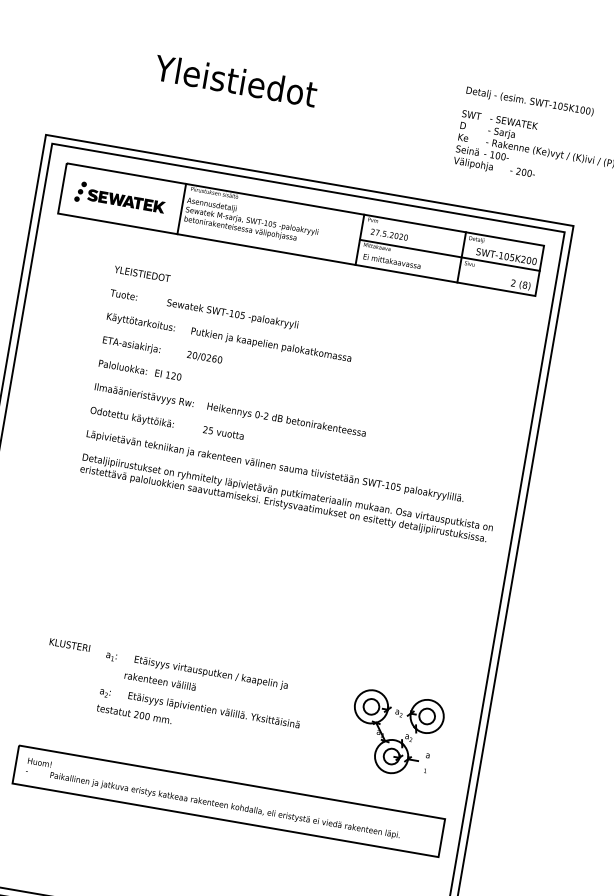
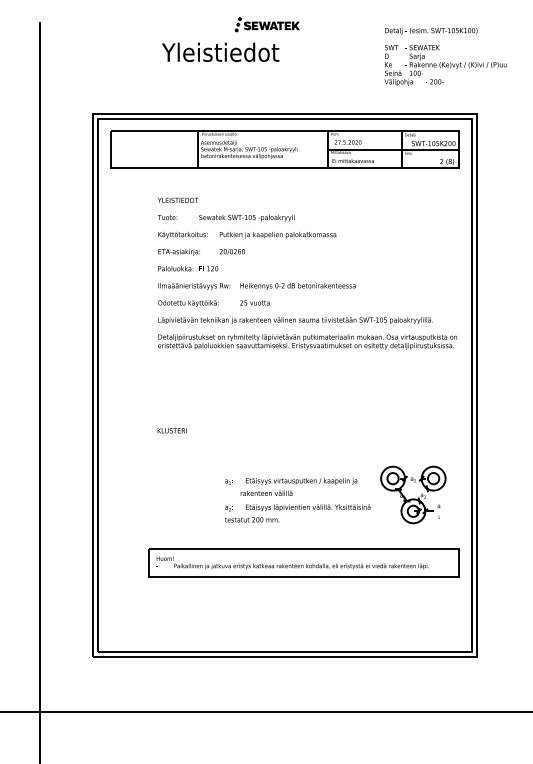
part: (119, 198) -> (266, 24), moved
text: (69, 644) -> (171, 430), moved
text: (201, 698) -> (297, 500), moved

